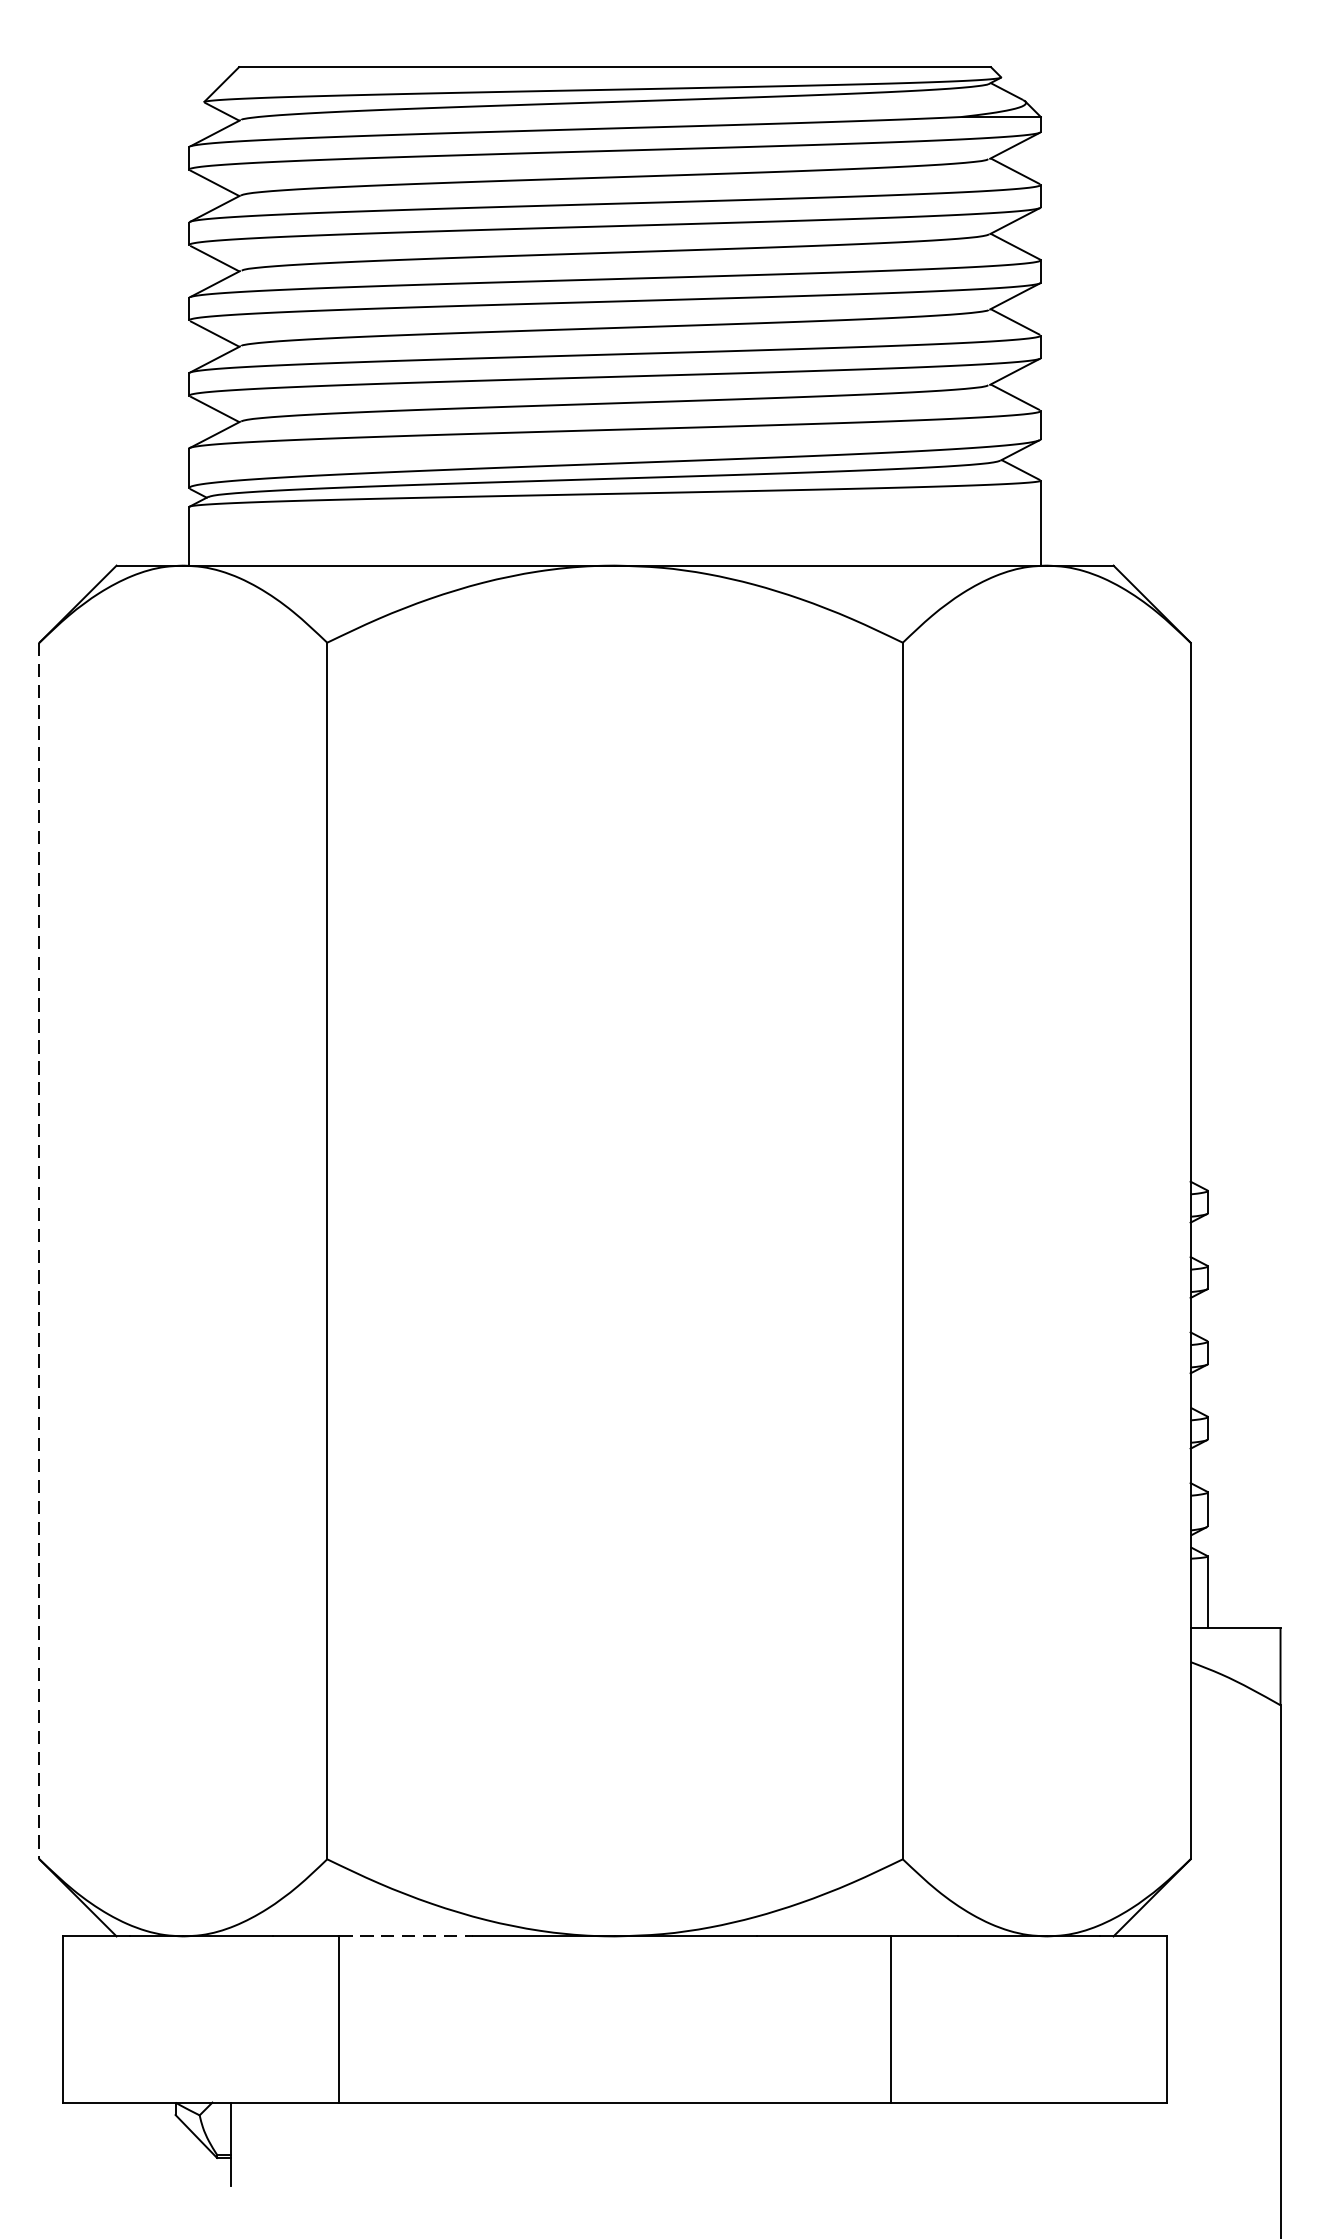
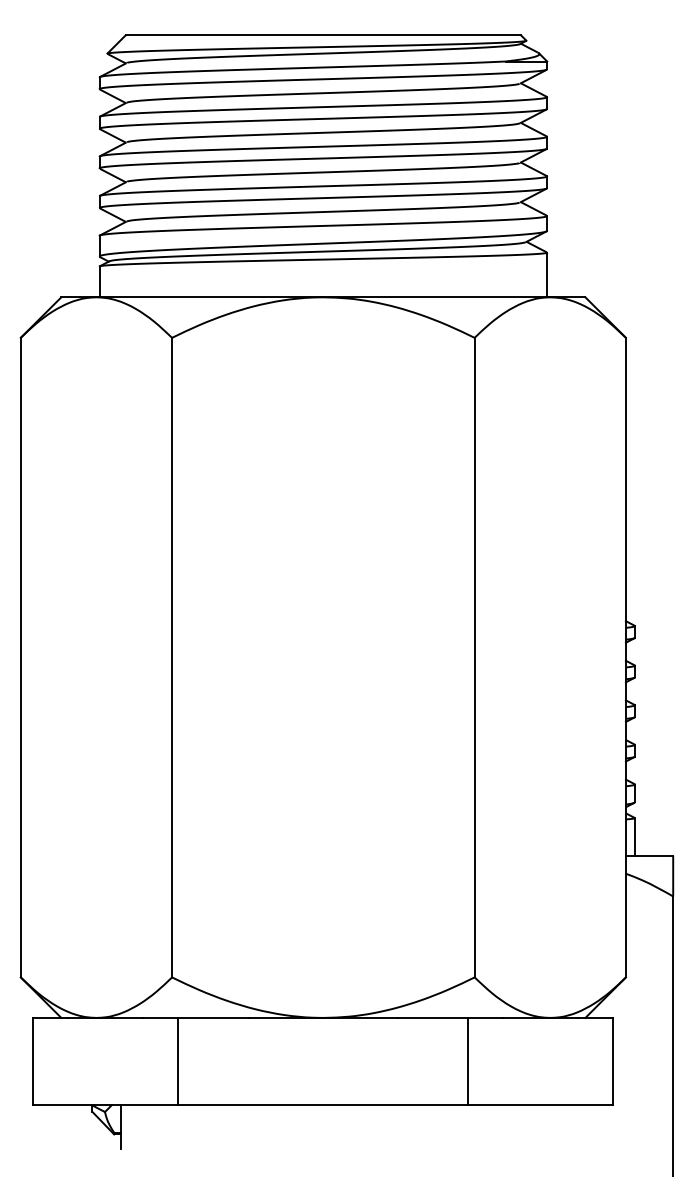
line: (38, 1250) -> (20, 657), dashed -> solid
line: (406, 1935) -> (213, 1017), dashed -> solid

